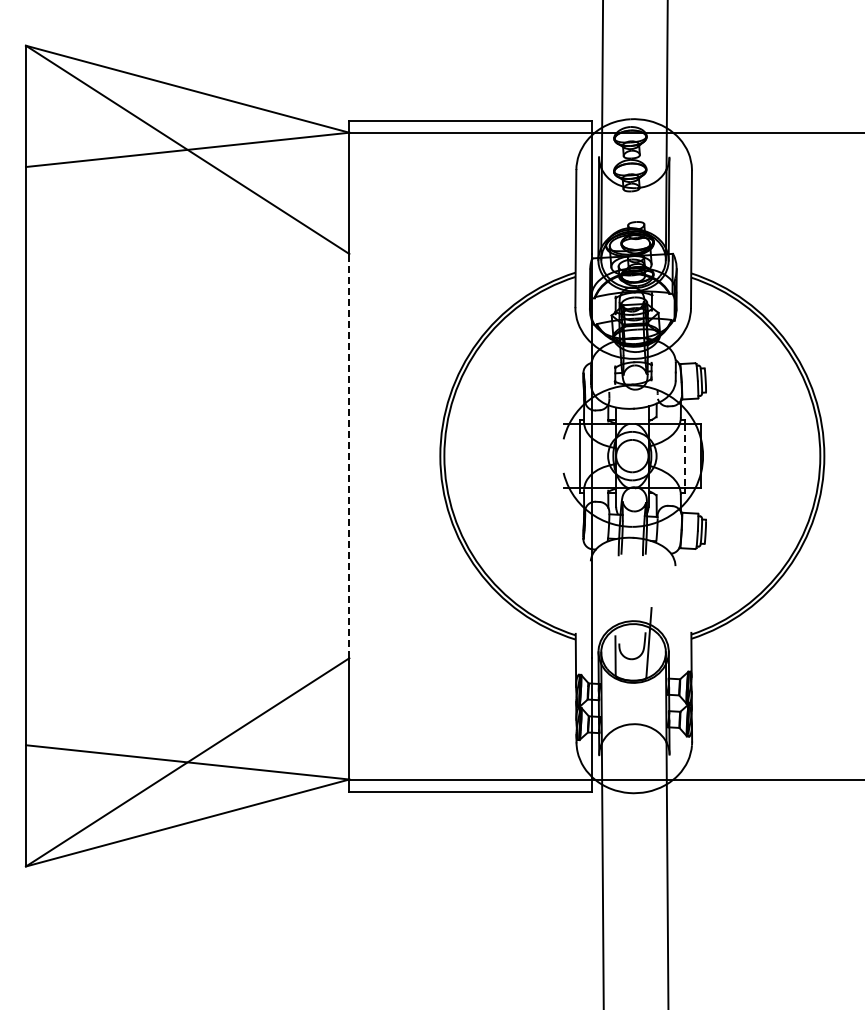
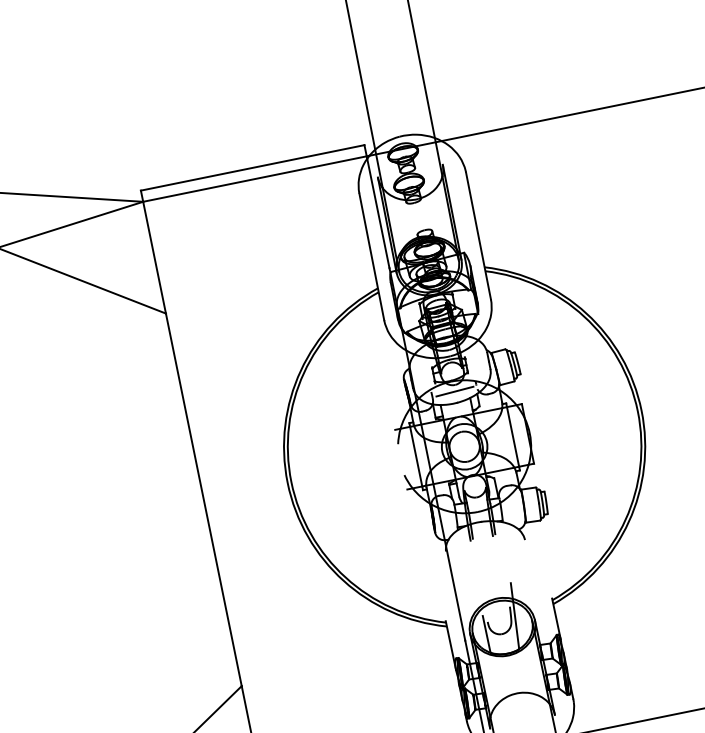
line: (633, 396) -> (454, 391), added
line: (349, 455) -> (203, 499), dashed -> solid
line: (684, 456) -> (512, 437), dashed -> solid

